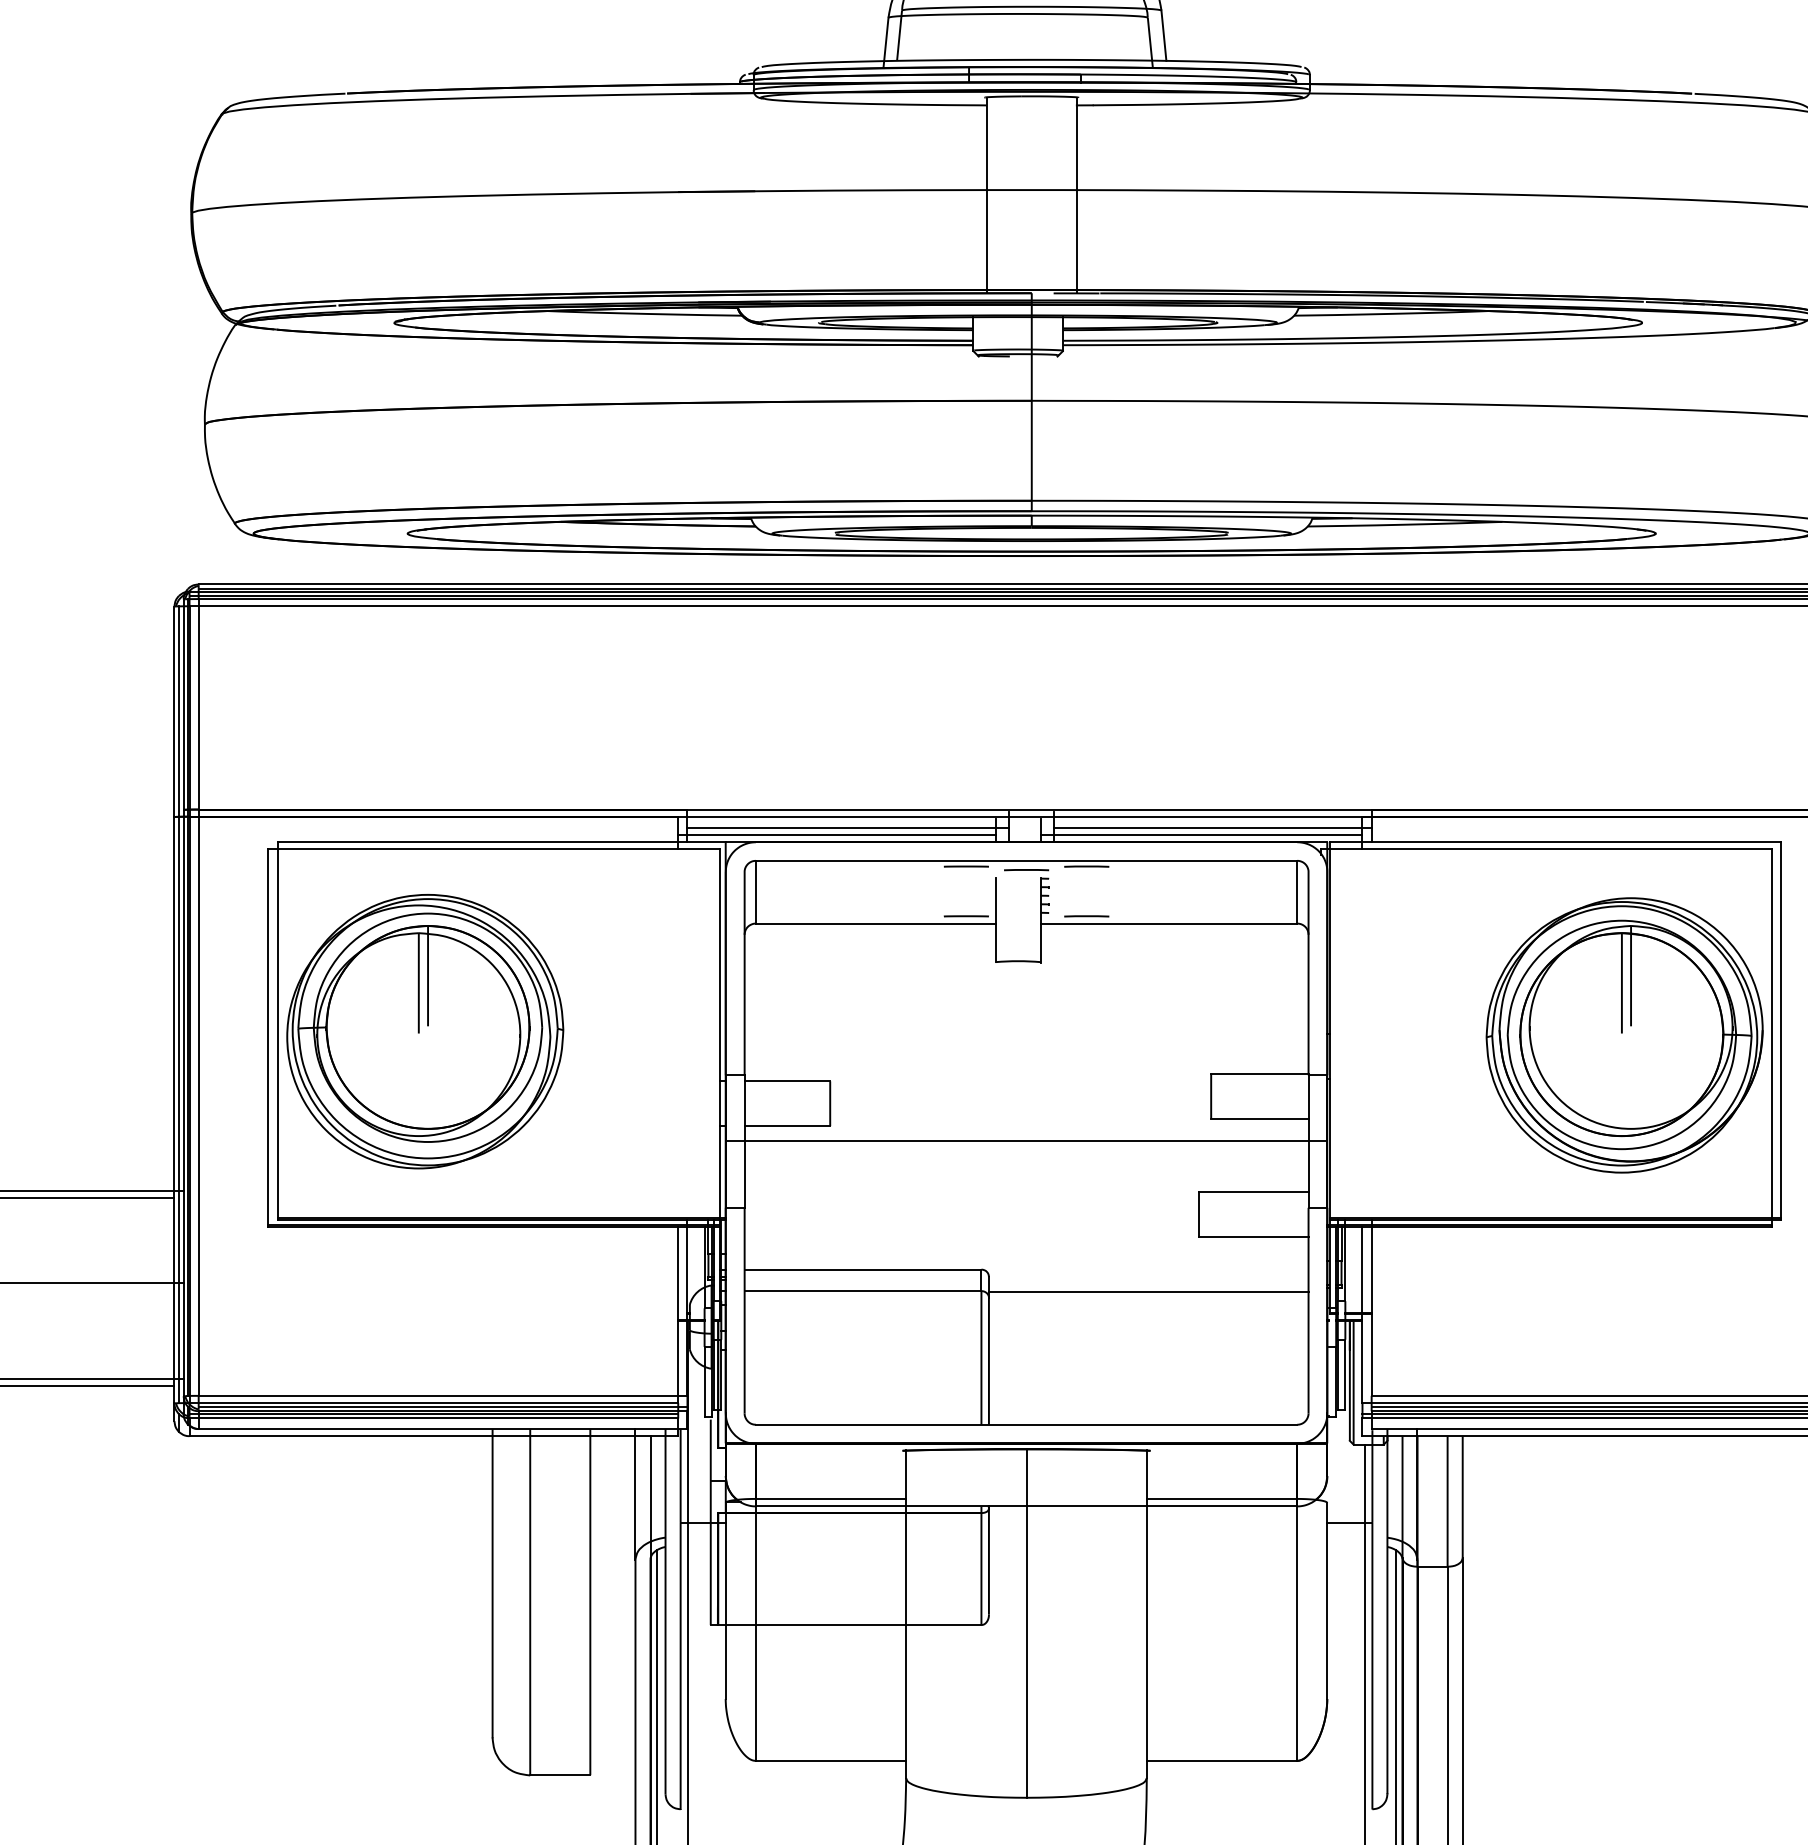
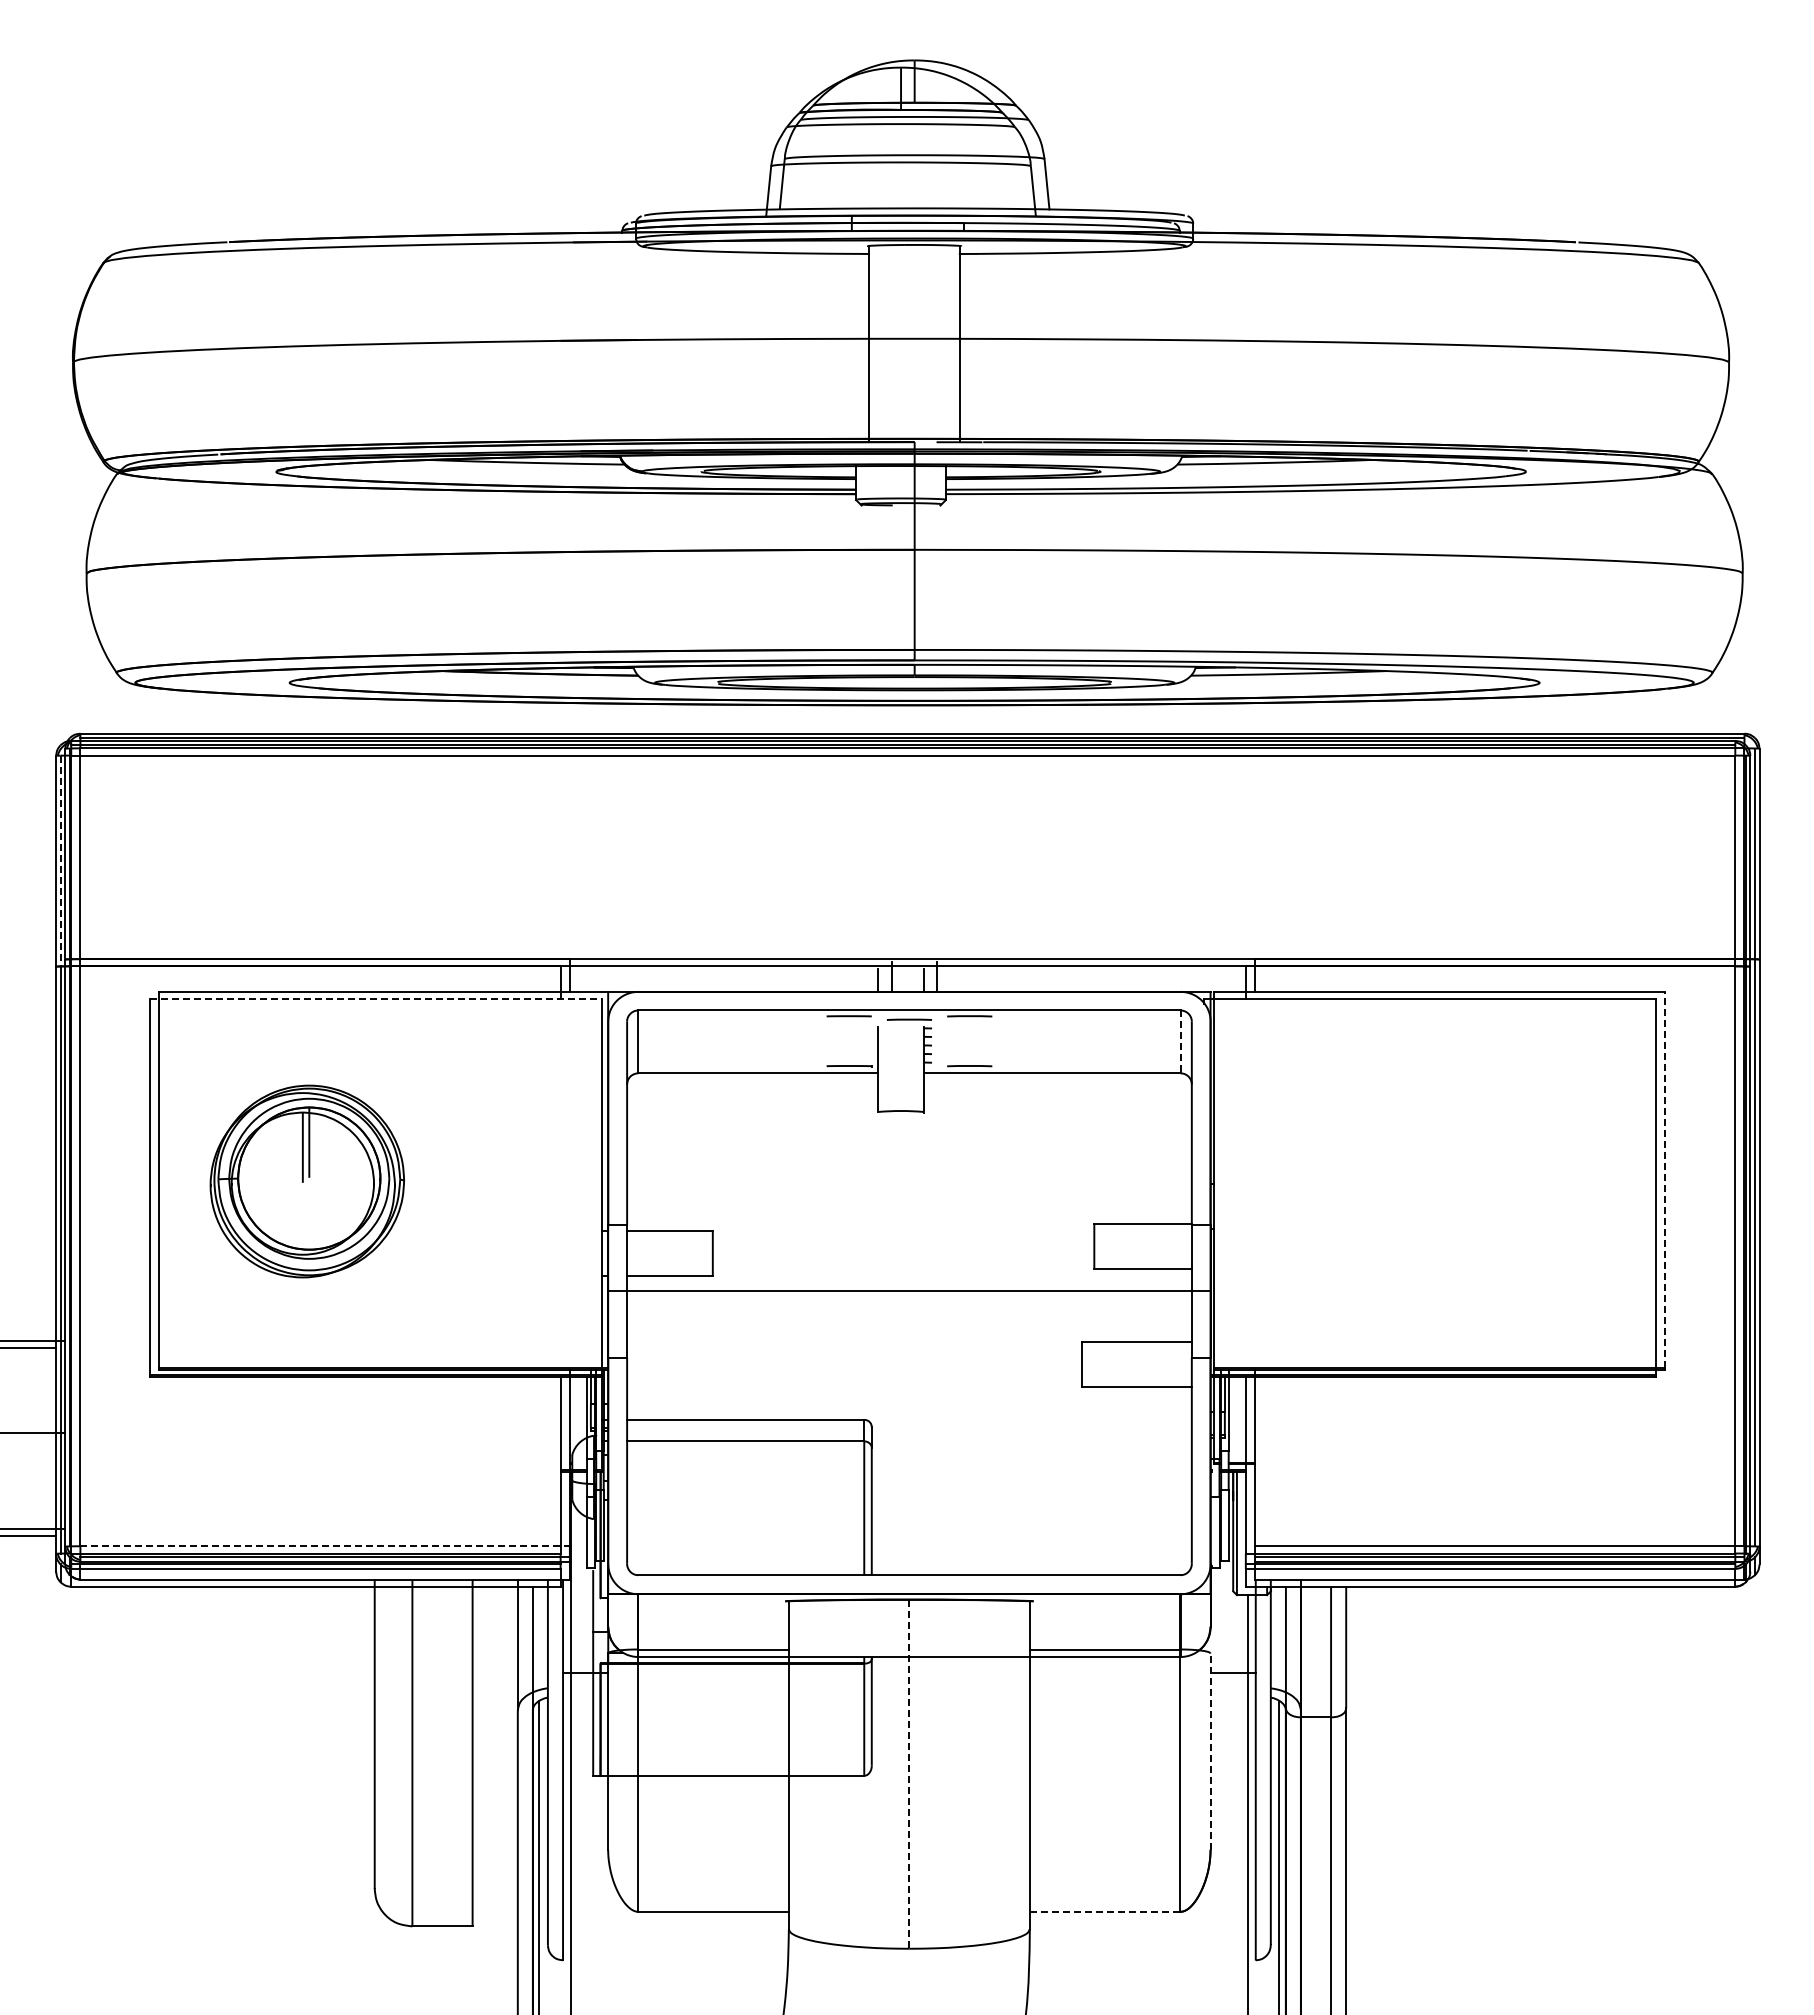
line: (178, 712) -> (60, 861), solid -> dashed
line: (847, 827) -> (730, 977), removed
line: (1213, 827) -> (1096, 977), removed
line: (836, 834) -> (719, 984), removed
line: (1201, 834) -> (1084, 984), removed
line: (494, 849) -> (376, 999), solid -> dashed
line: (1297, 892) -> (1180, 1042), solid -> dashed
line: (1781, 1029) -> (1665, 1179), solid -> dashed
part: (425, 1031) -> (307, 1181), size x0.7
part: (1624, 1035) -> (1508, 1185), removed
line: (1148, 1292) -> (1031, 1442), removed
line: (443, 1396) -> (325, 1546), solid -> dashed
line: (1327, 1600) -> (1210, 1751), solid -> dashed
line: (1026, 1623) -> (909, 1774), solid -> dashed
line: (1222, 1760) -> (1105, 1911), solid -> dashed

